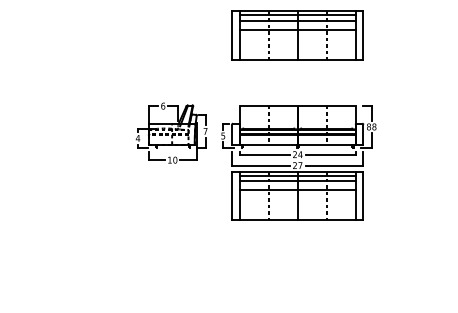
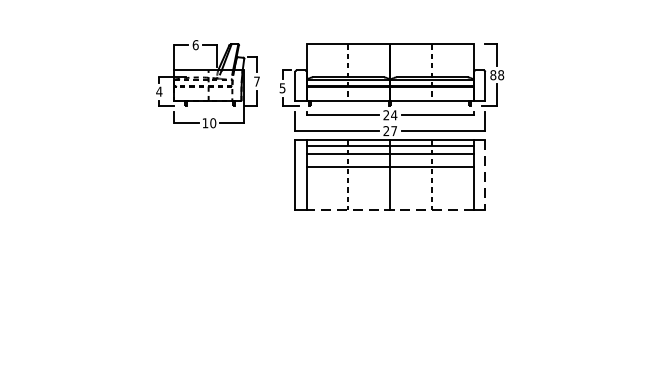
line: (363, 196) -> (485, 175), solid -> dashed
line: (297, 220) -> (389, 210), solid -> dashed

